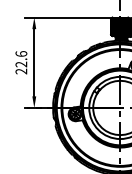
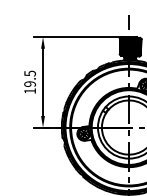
text: (21, 62) -> (30, 82), 22.6 -> 19.5

